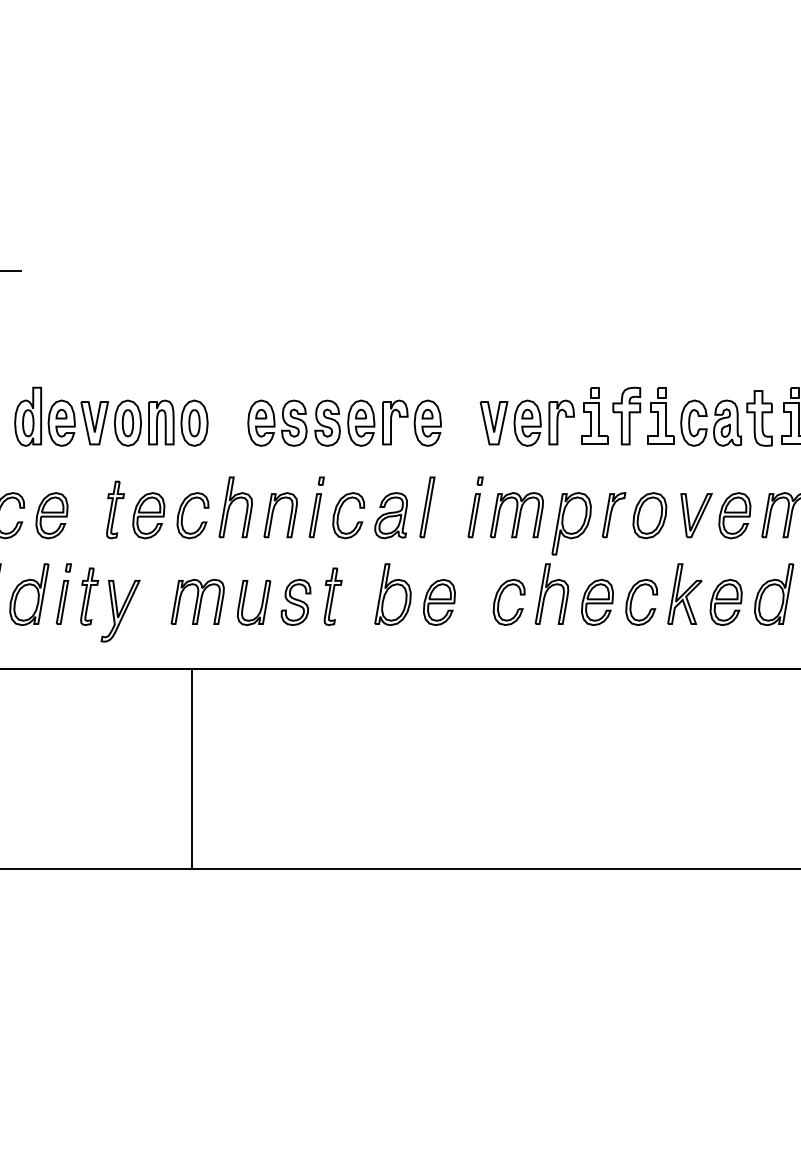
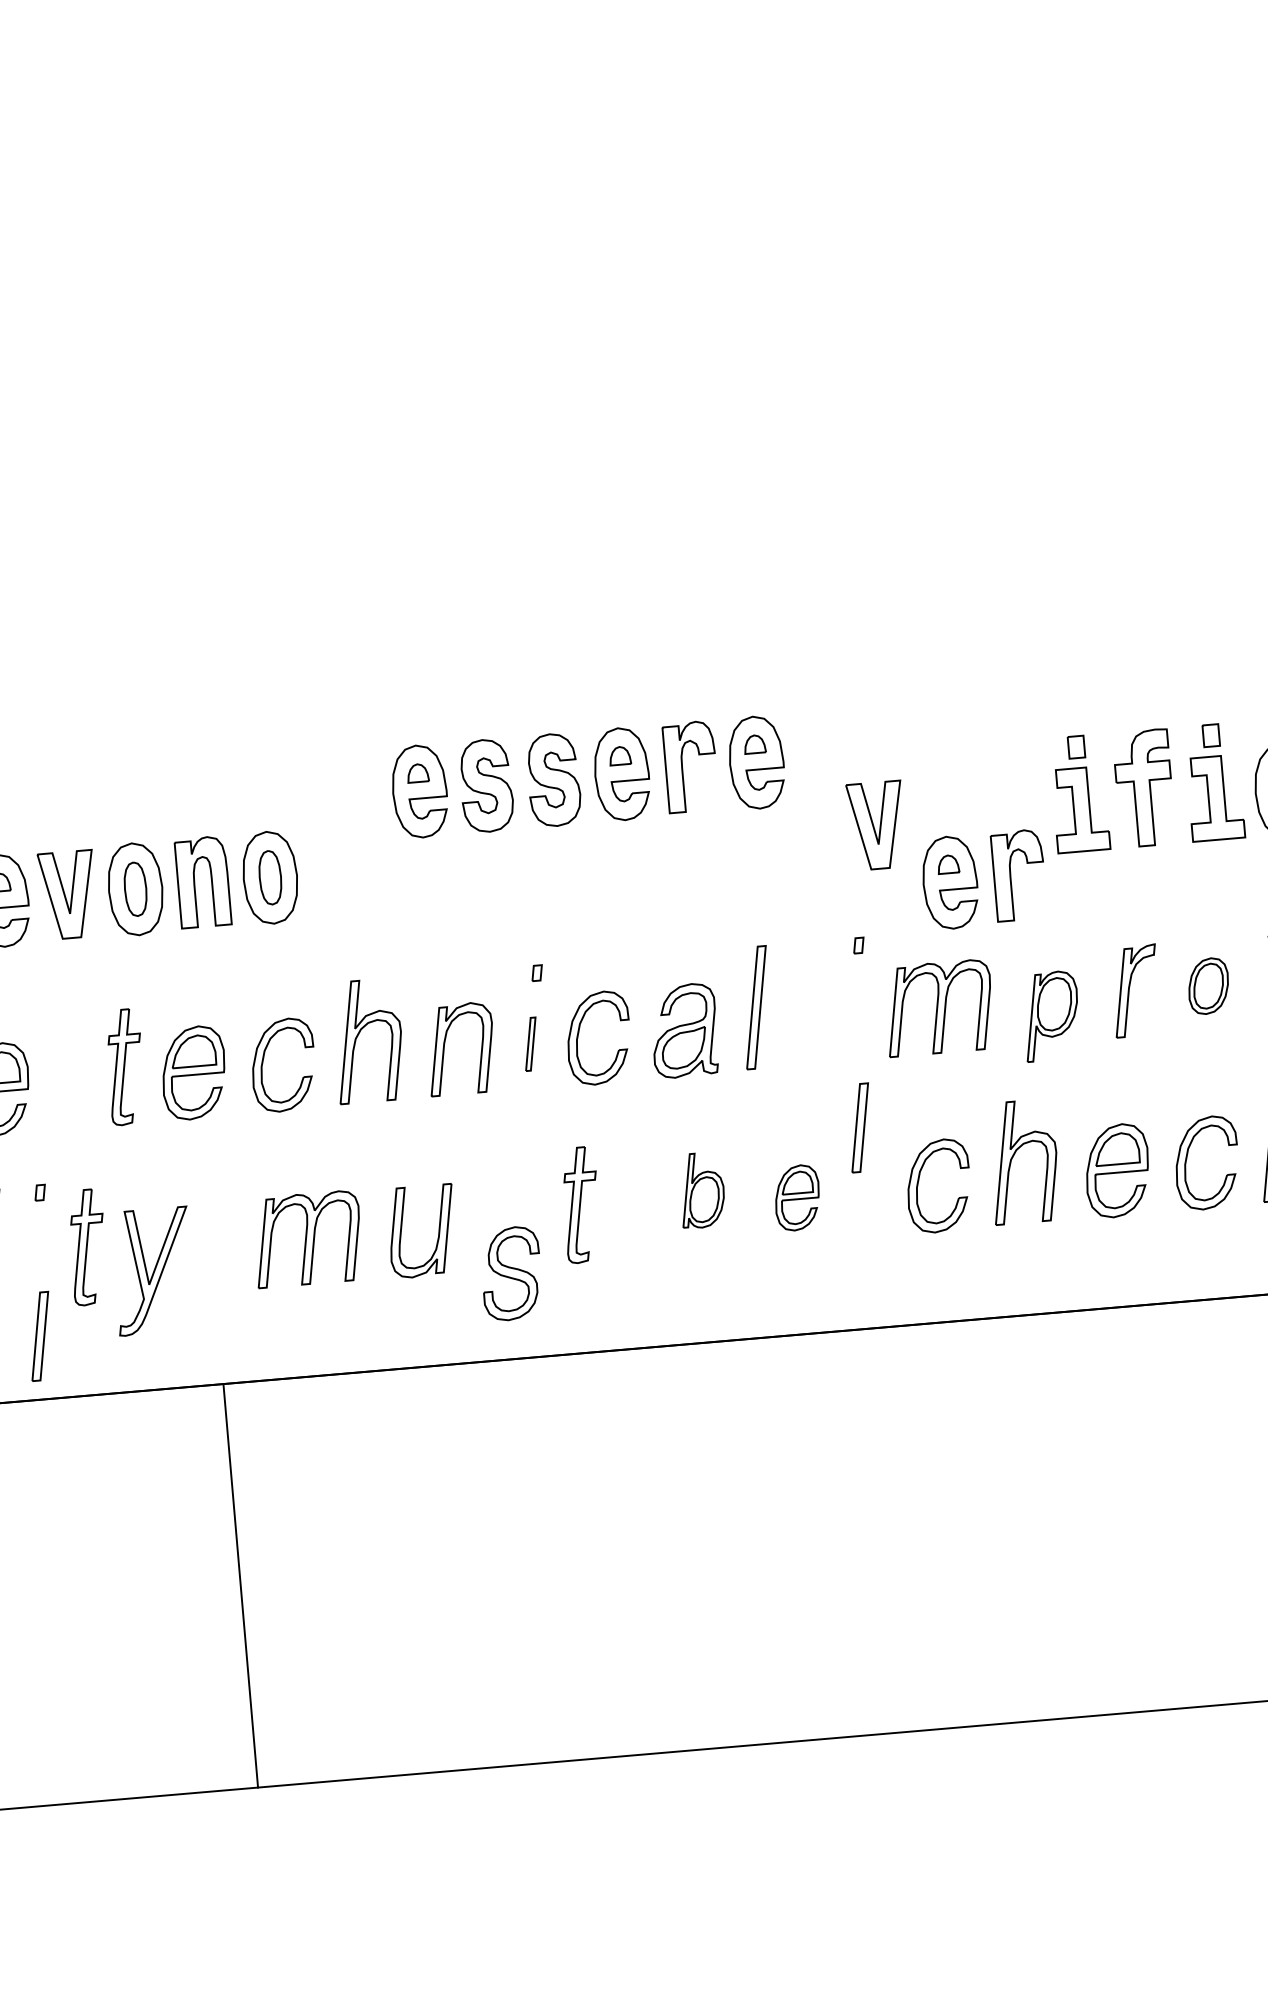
part: (344, 422) -> (587, 775), moved
part: (543, 422) -> (982, 878), moved
part: (314, 515) -> (529, 1043), size x0.6
part: (473, 515) -> (858, 1127), moved
part: (649, 515) -> (1207, 985), size x0.6
part: (571, 523) -> (1051, 1015), size x0.7
part: (392, 594) -> (701, 1190), size x0.6
part: (295, 601) -> (510, 1271), moved
part: (439, 601) -> (797, 1196), size x0.7
part: (62, 602) -> (40, 1336), moved
line: (192, 768) -> (241, 1584), moved

